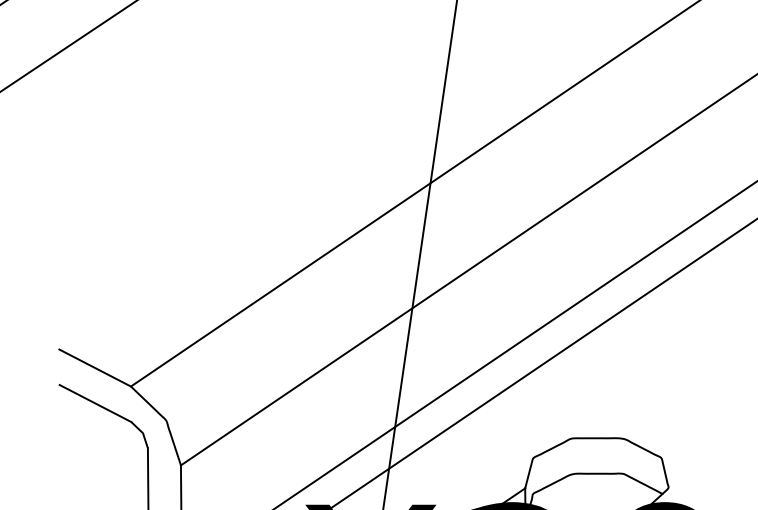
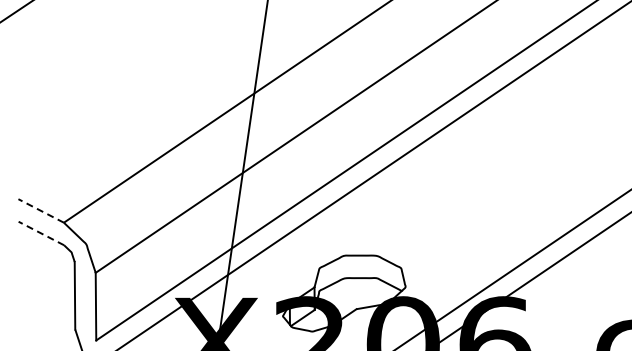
line: (95, 367) -> (41, 210), solid -> dashed
line: (95, 403) -> (41, 233), solid -> dashed

